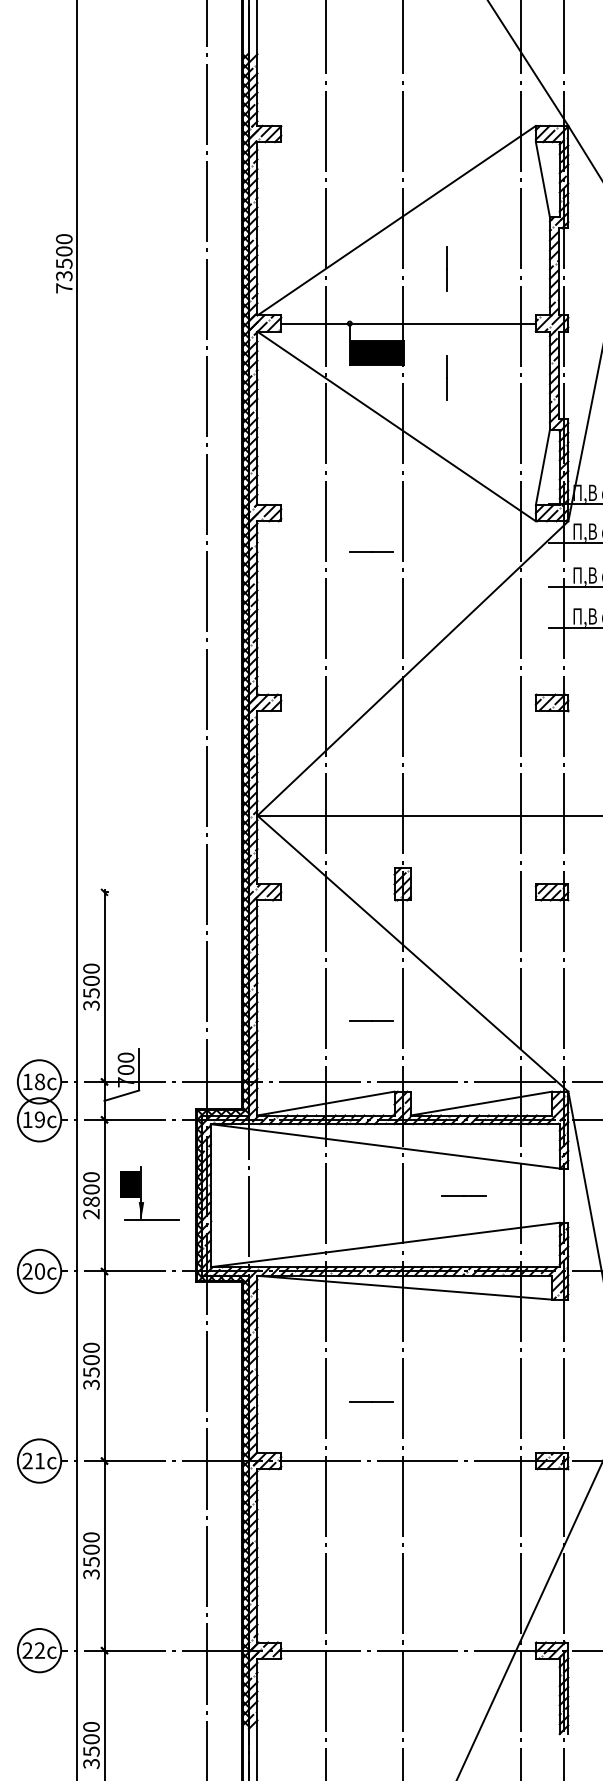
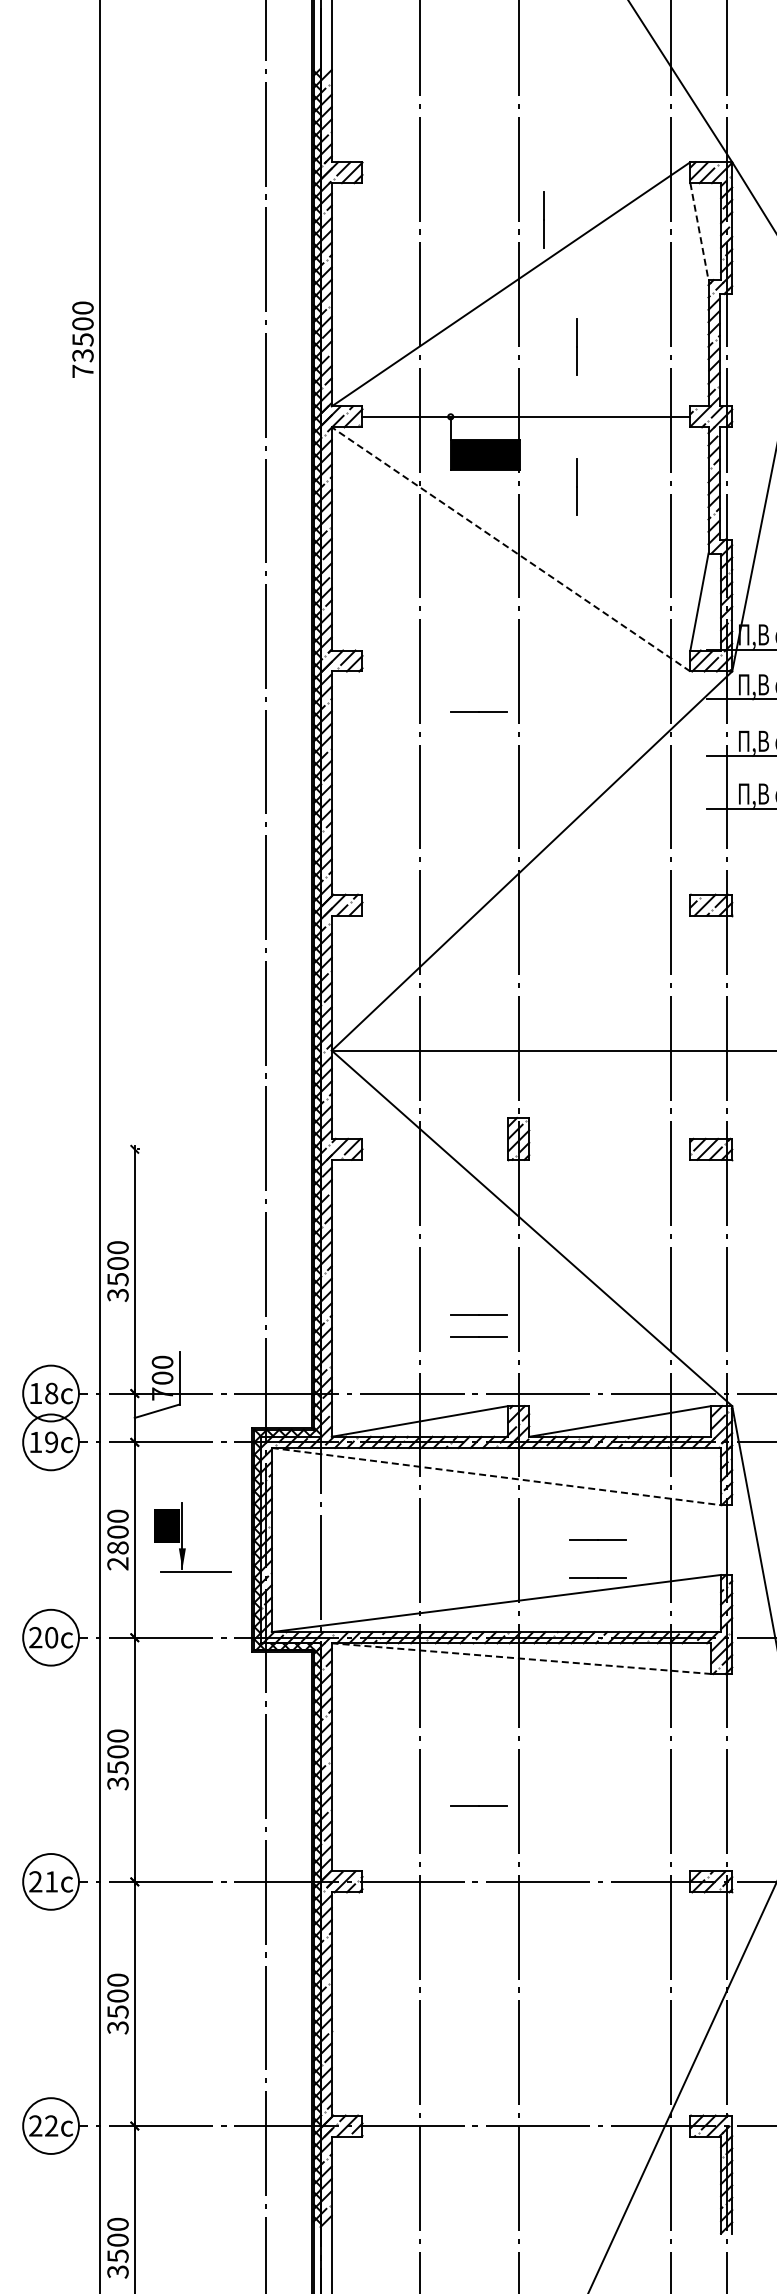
line: (421, 170) -> (543, 219), added
line: (542, 180) -> (699, 232), solid -> dashed
line: (396, 426) -> (511, 549), solid -> dashed
line: (371, 1037) -> (478, 1336), added
line: (385, 1146) -> (496, 1476), solid -> dashed
line: (463, 1224) -> (597, 1577), added
line: (404, 1287) -> (521, 1658), solid -> dashed

